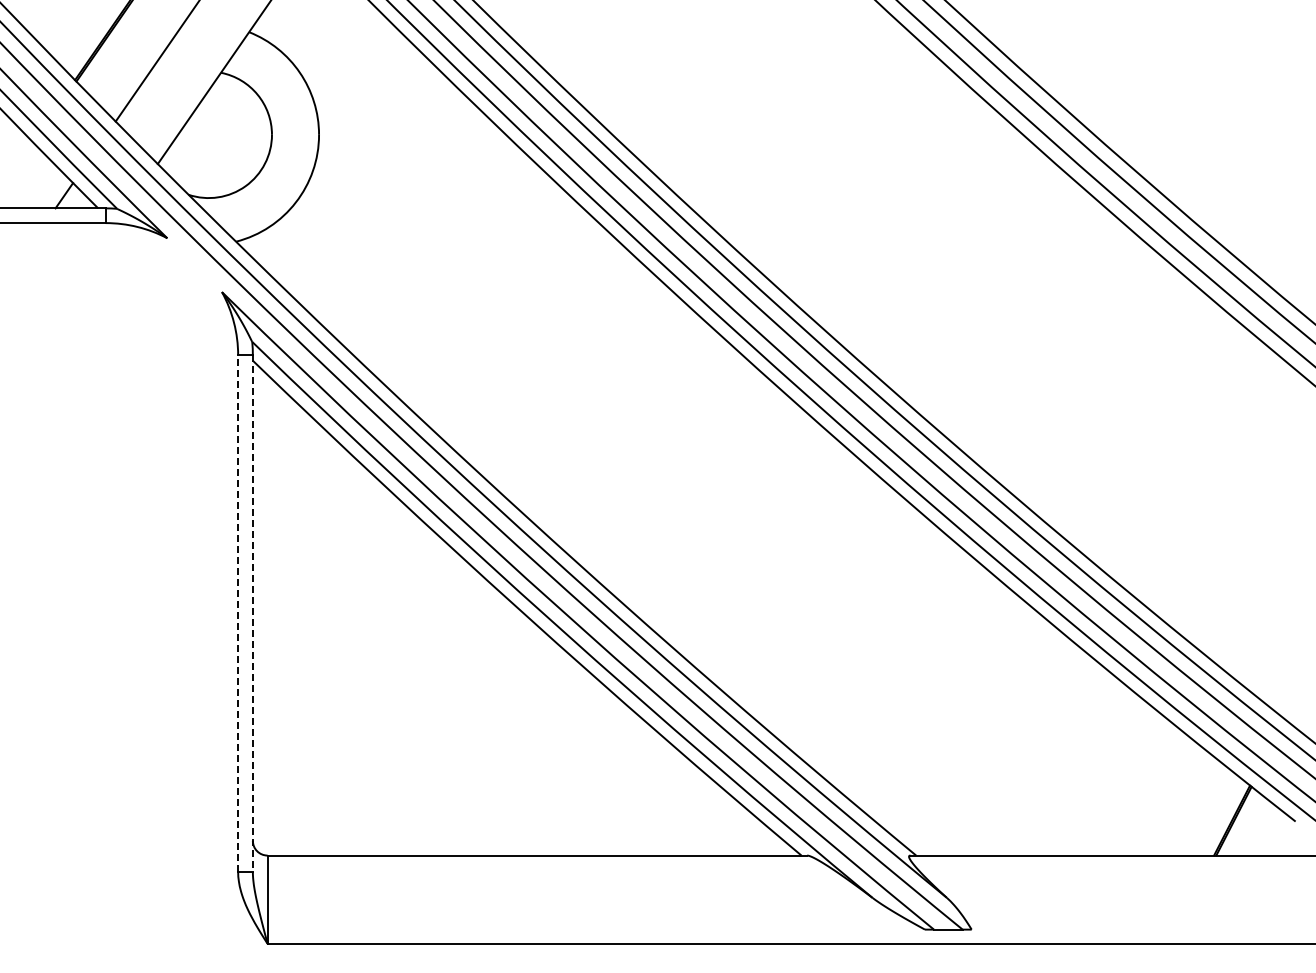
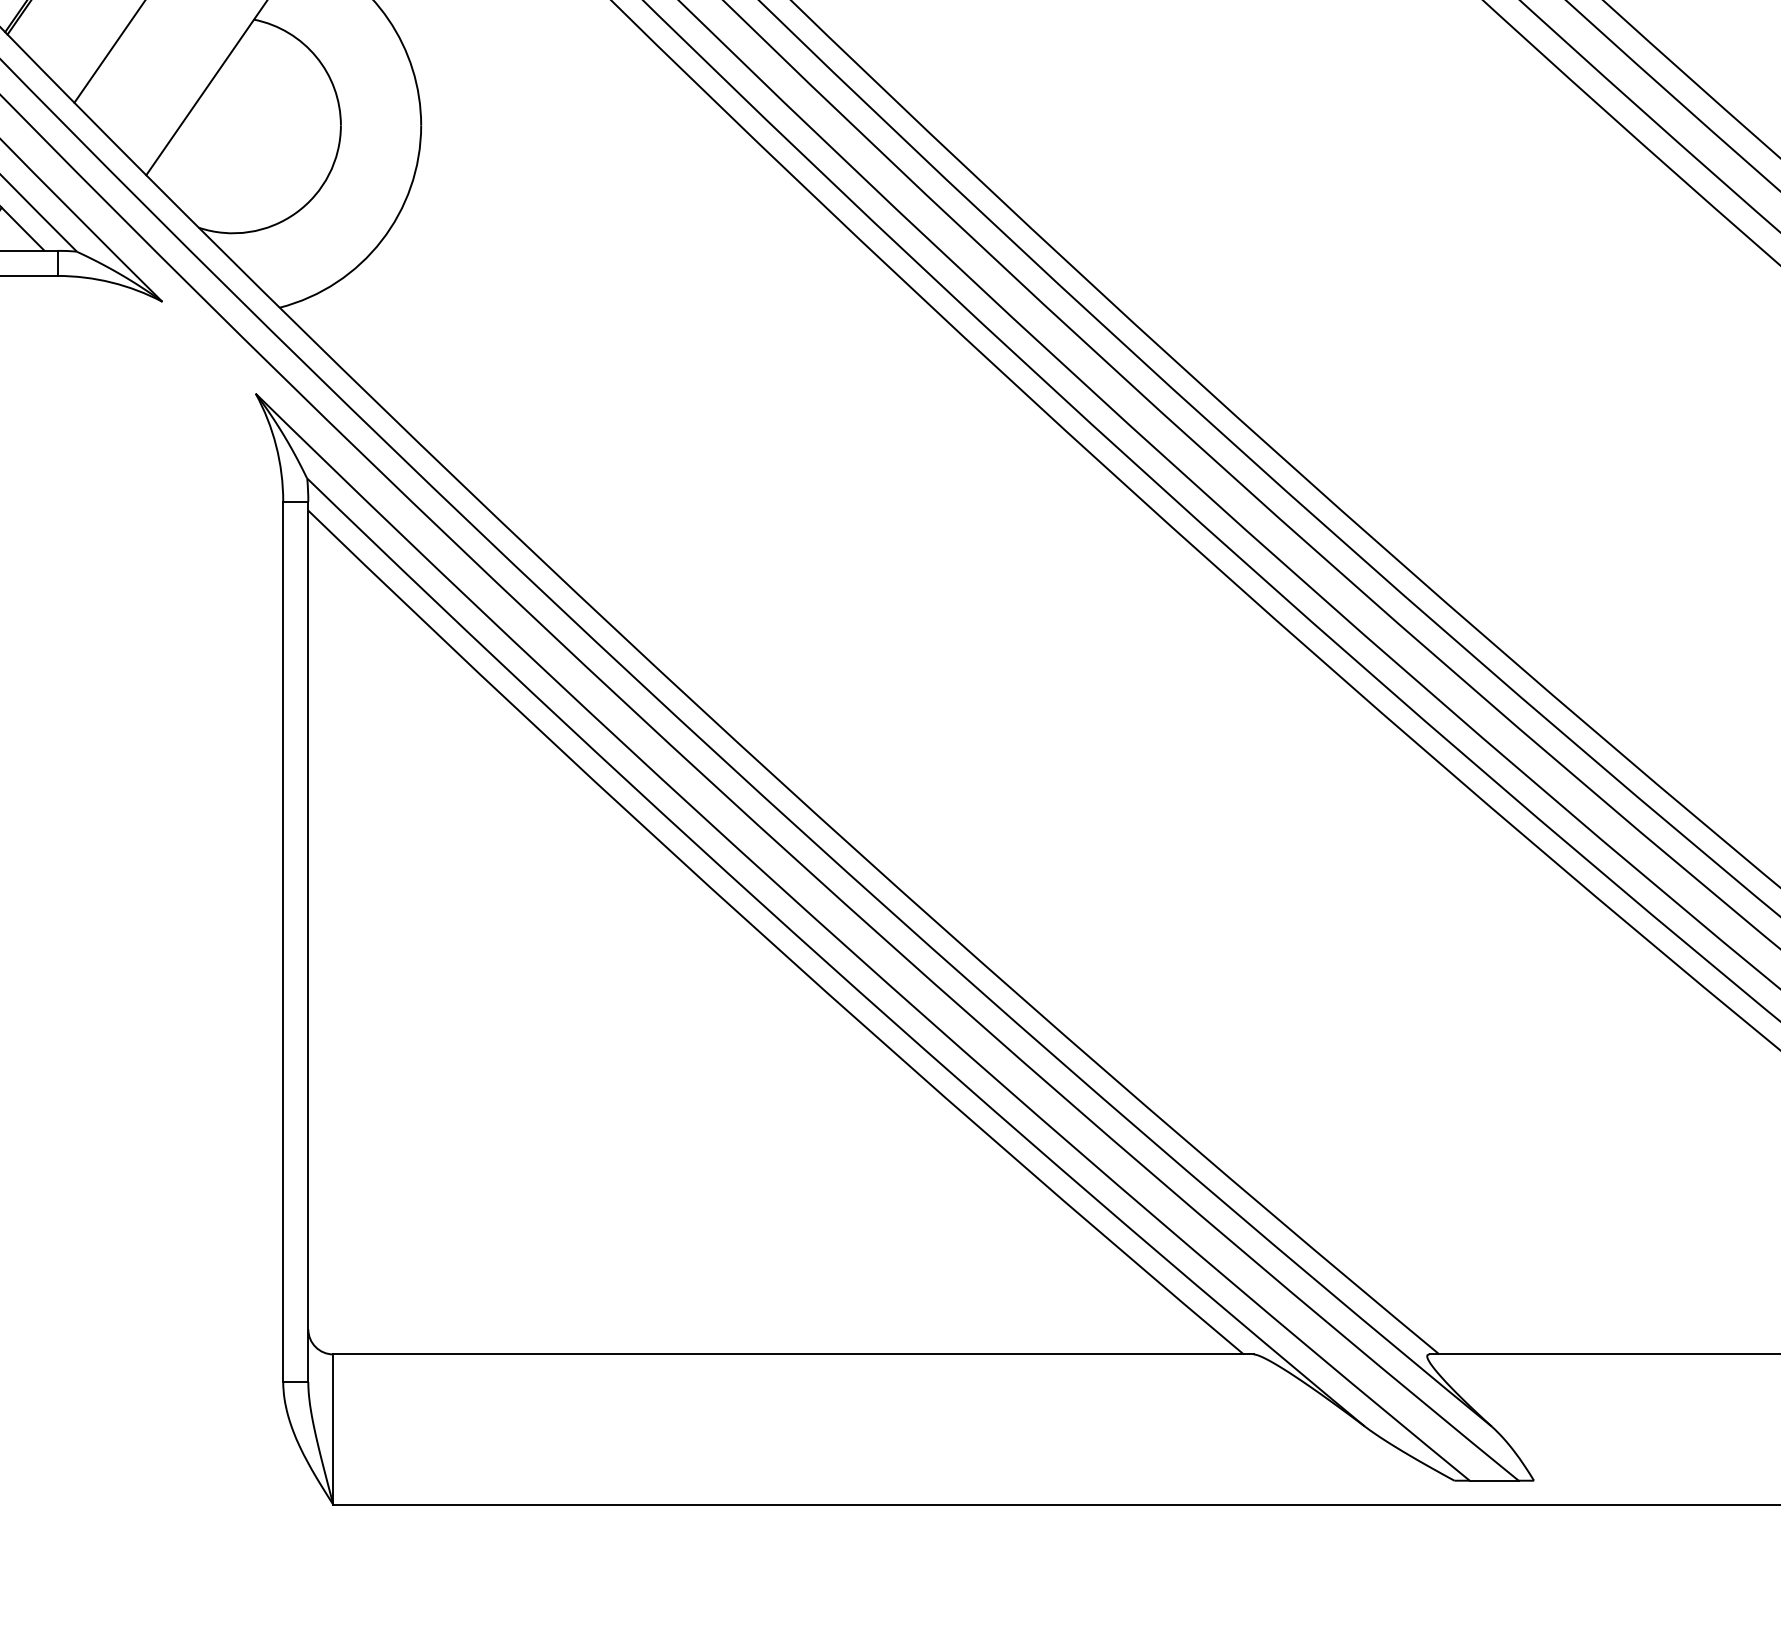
line: (238, 613) -> (283, 941), dashed -> solid
line: (252, 614) -> (307, 943), dashed -> solid

